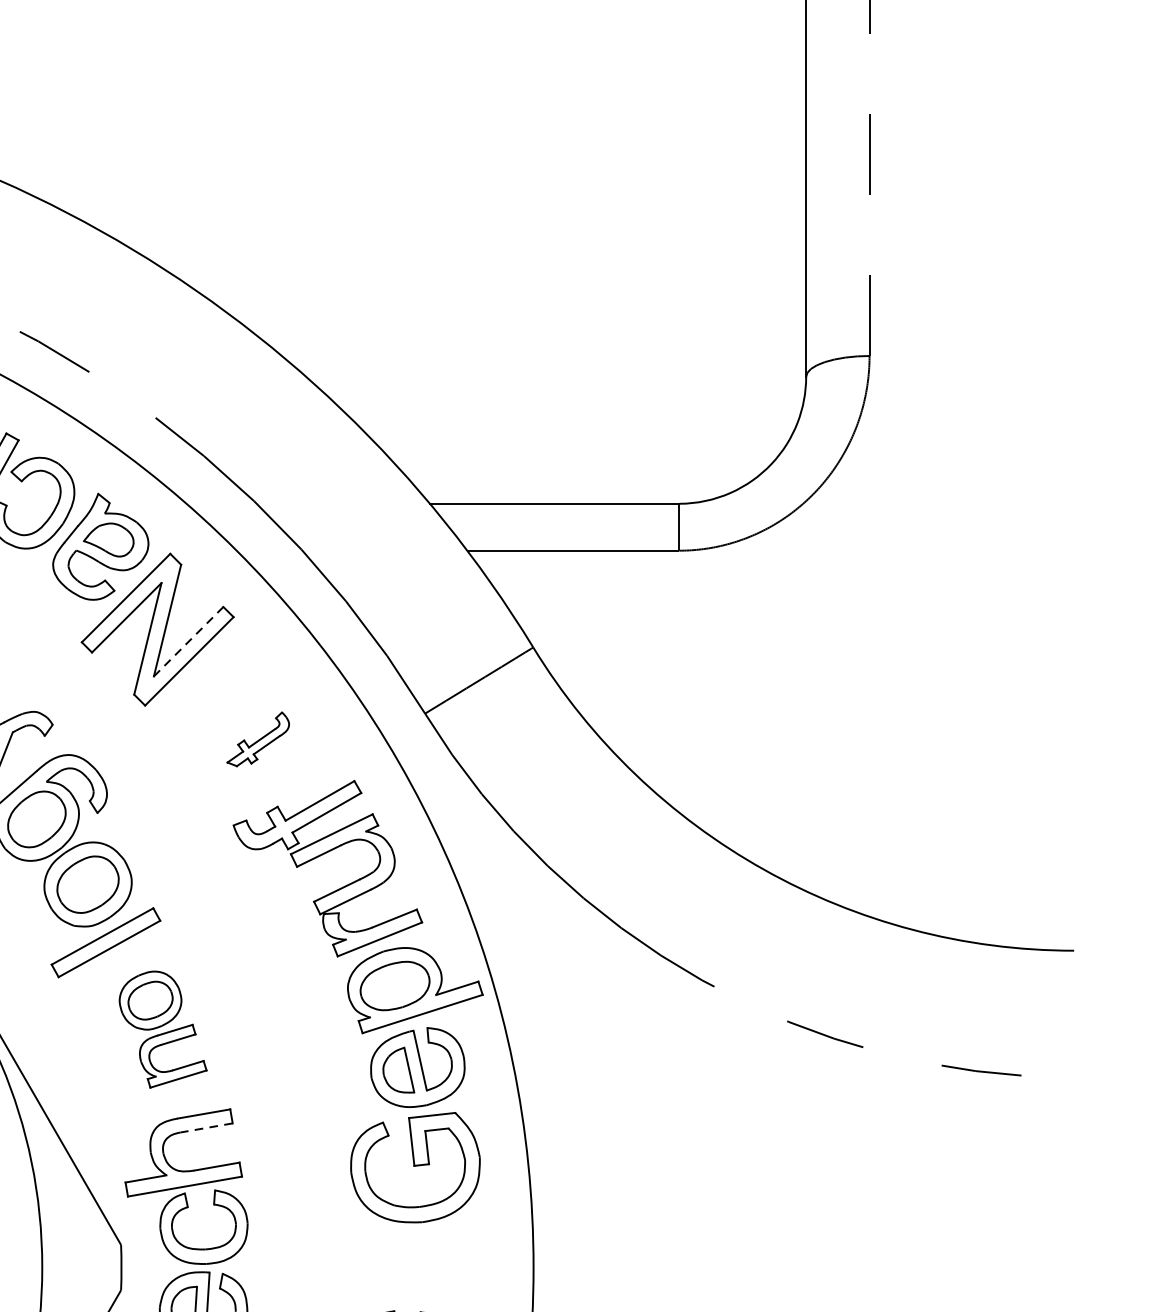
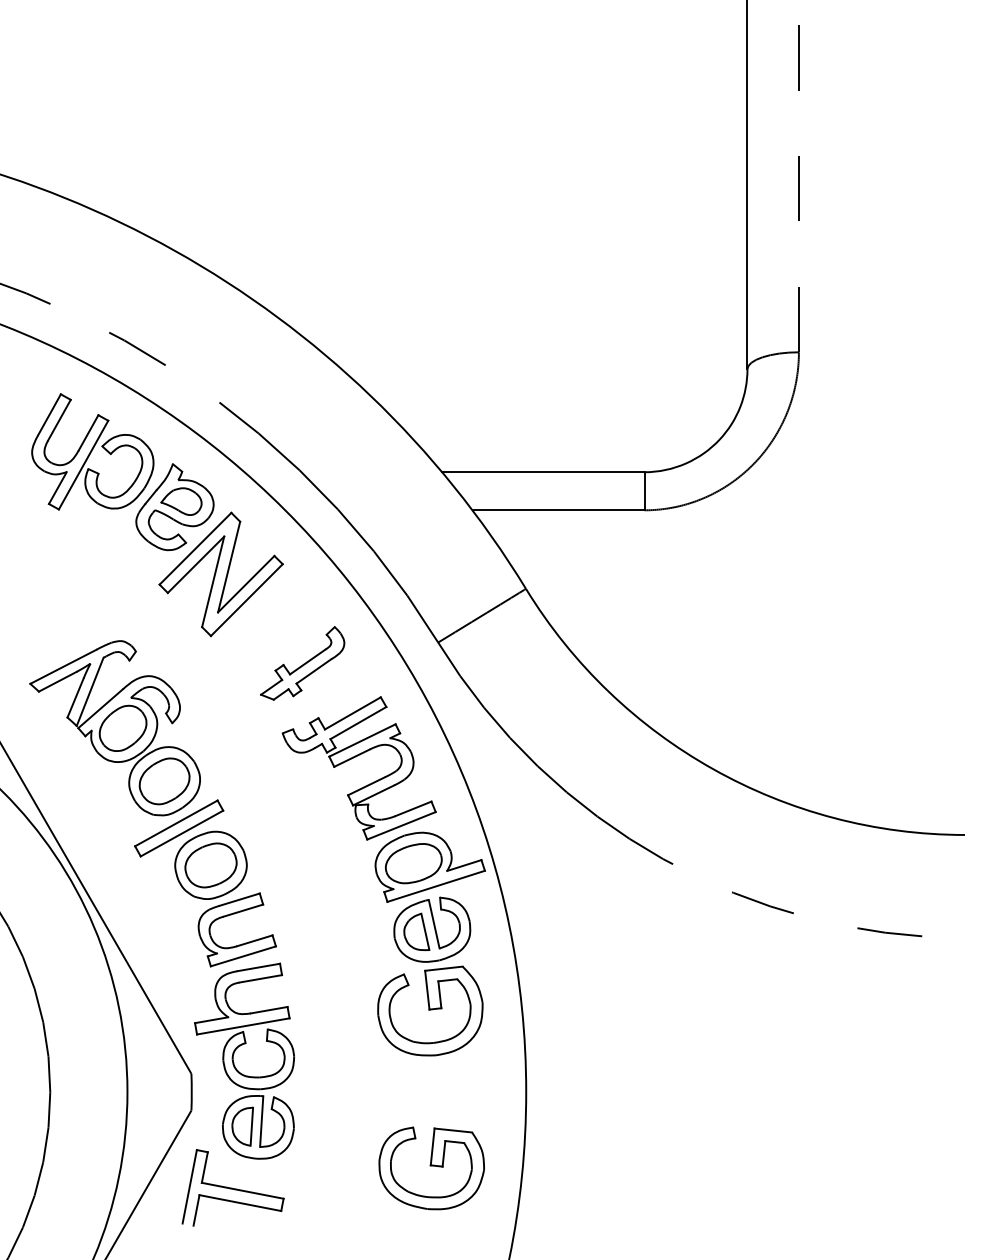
line: (188, 642) -> (246, 584), dashed -> solid
part: (257, 739) -> (302, 663), size x1.67
part: (163, 1028) -> (225, 898), size x1.43
line: (206, 1127) -> (260, 978), dashed -> solid

